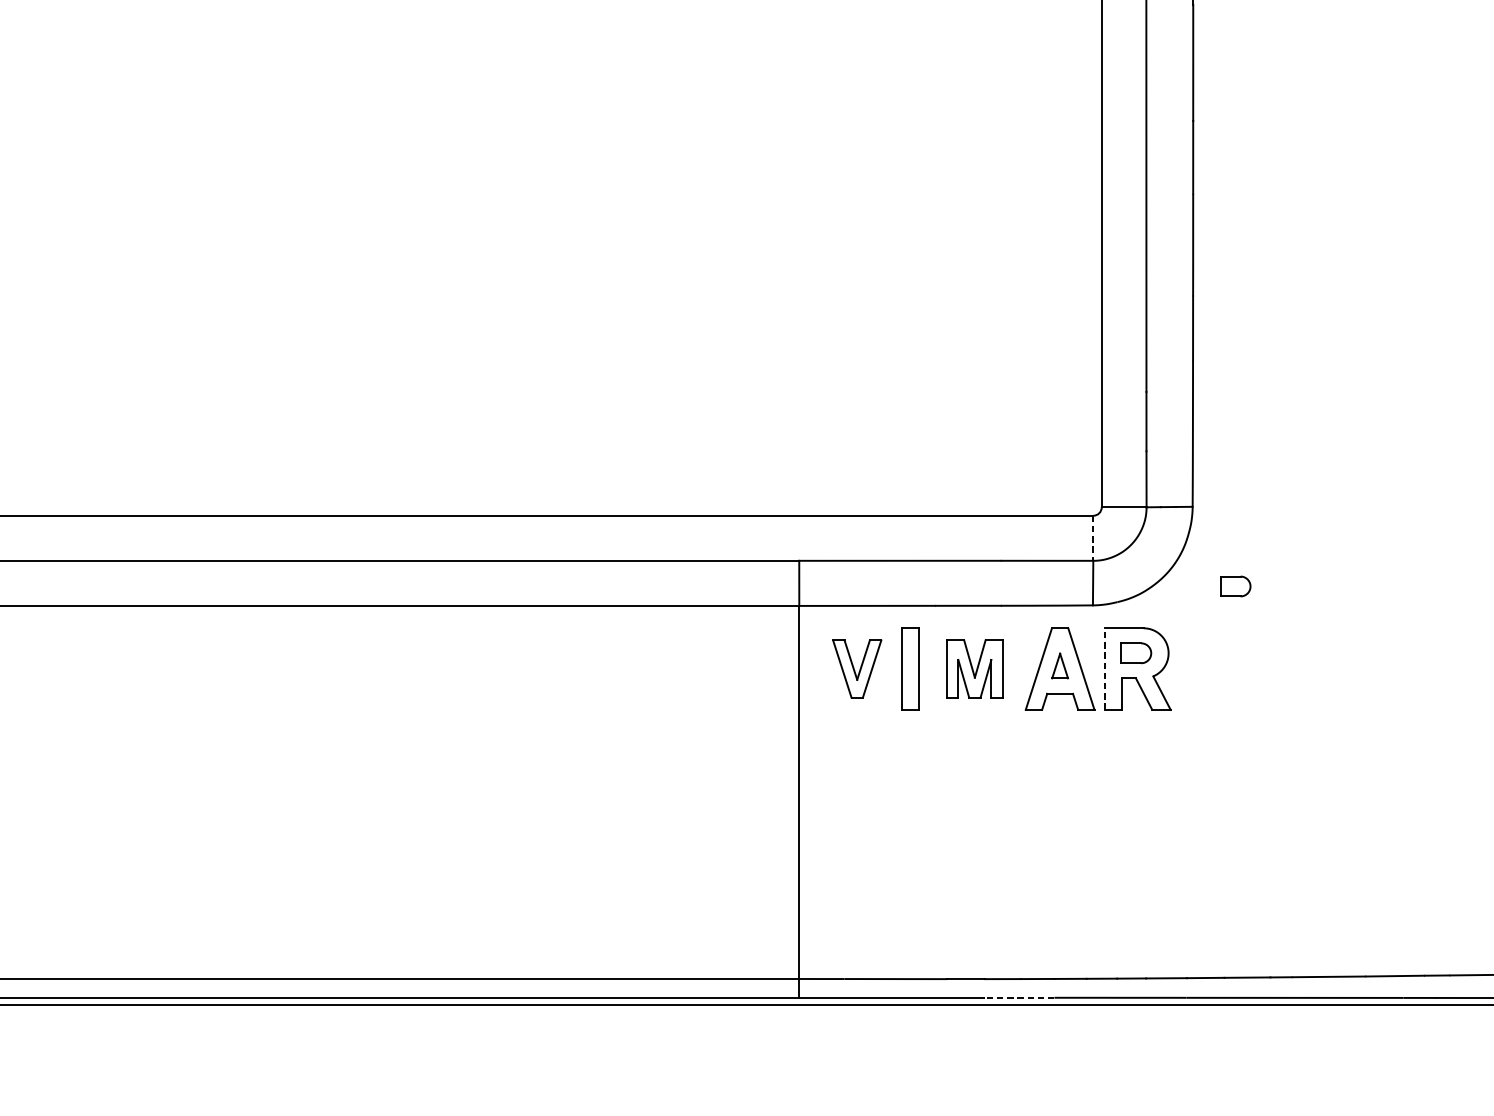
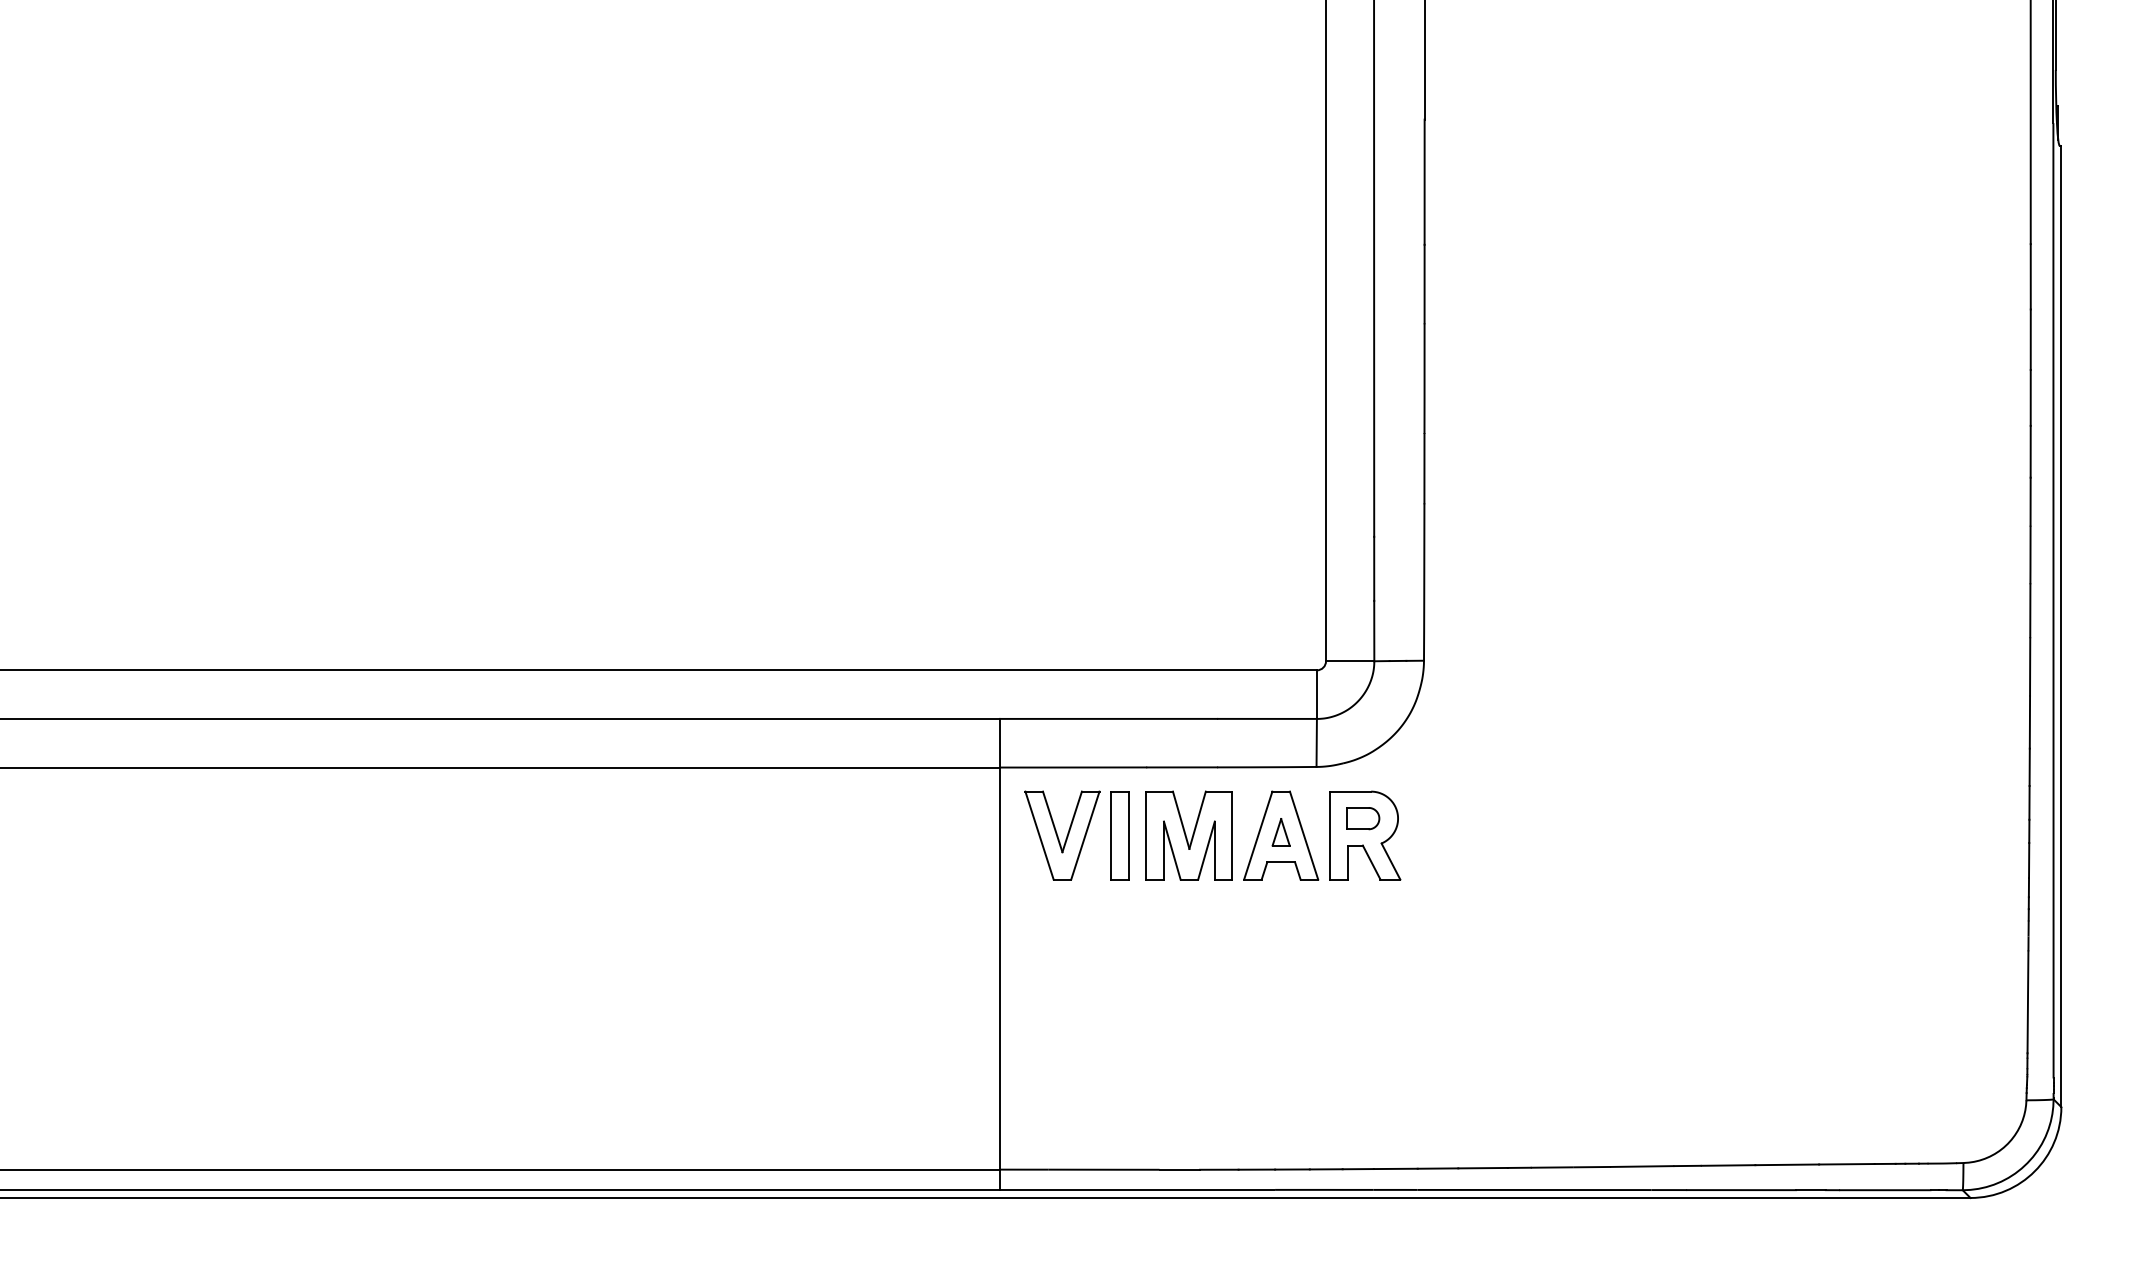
line: (1092, 539) -> (1316, 695), dashed -> solid
part: (1235, 586) -> (1470, 746), removed
part: (857, 668) -> (1062, 835), size x1.43
part: (974, 668) -> (1188, 835), size x1.43
line: (1104, 668) -> (1329, 835), dashed -> solid
line: (1020, 997) -> (1238, 1189), dashed -> solid

